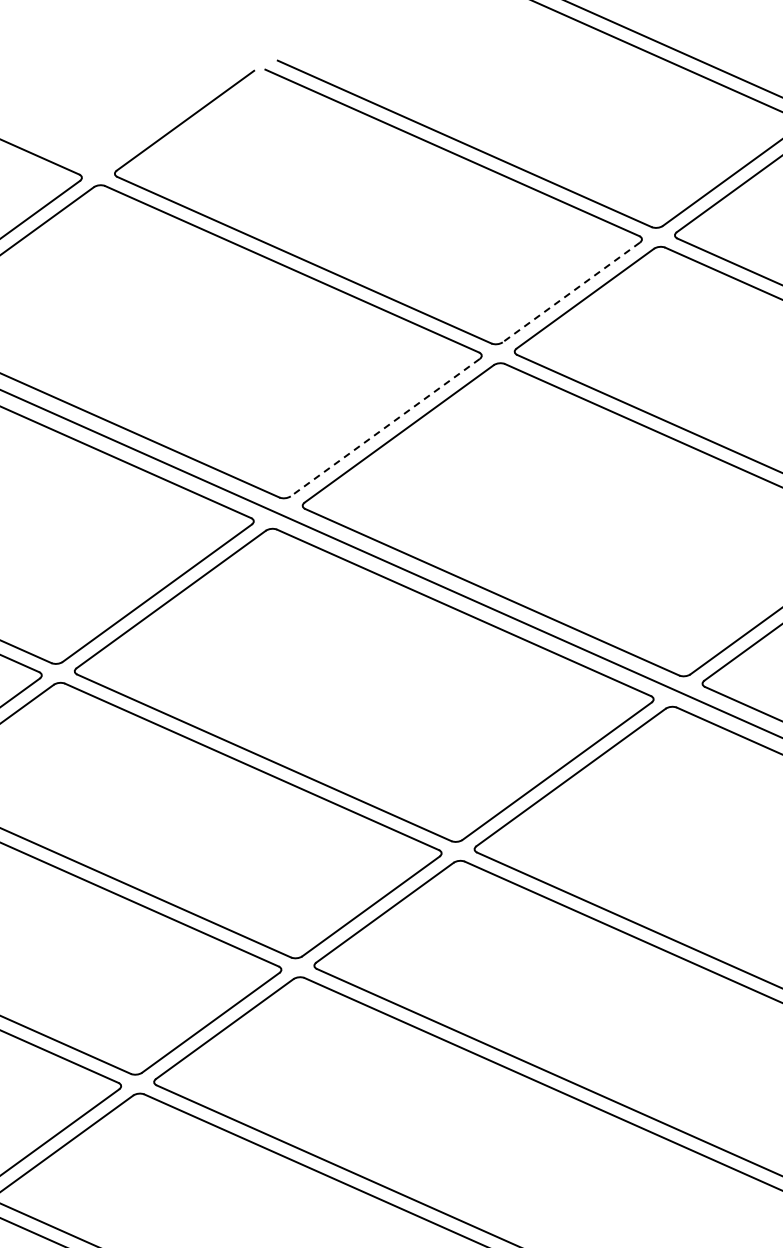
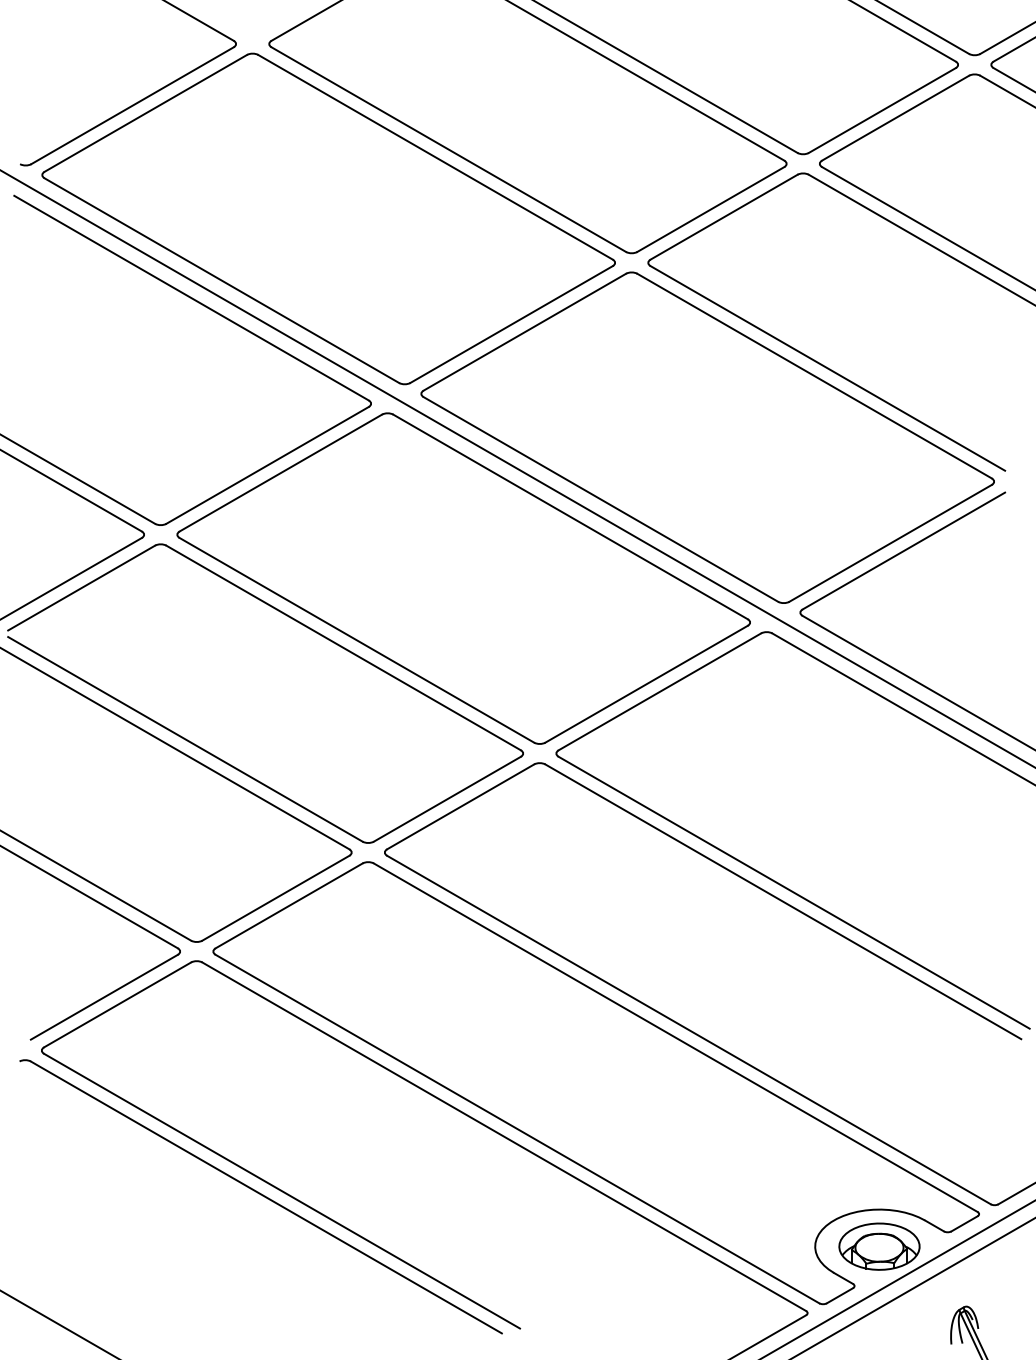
line: (571, 292) -> (710, 209), dashed -> solid
line: (385, 427) -> (511, 324), dashed -> solid

